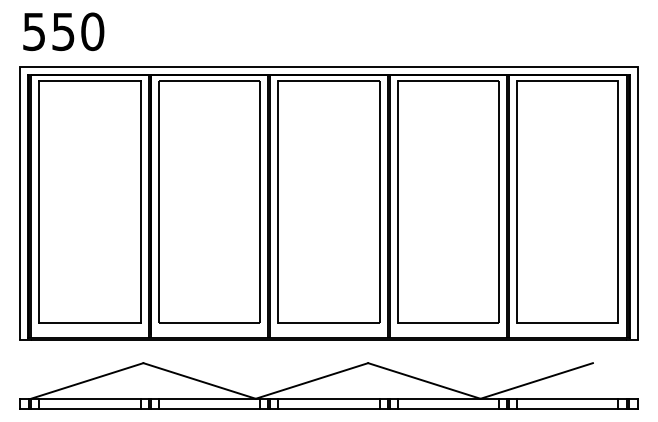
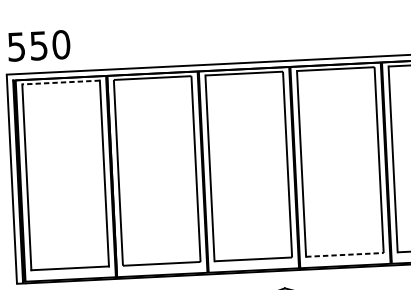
line: (89, 80) -> (60, 82), solid -> dashed
line: (448, 323) -> (344, 254), solid -> dashed

